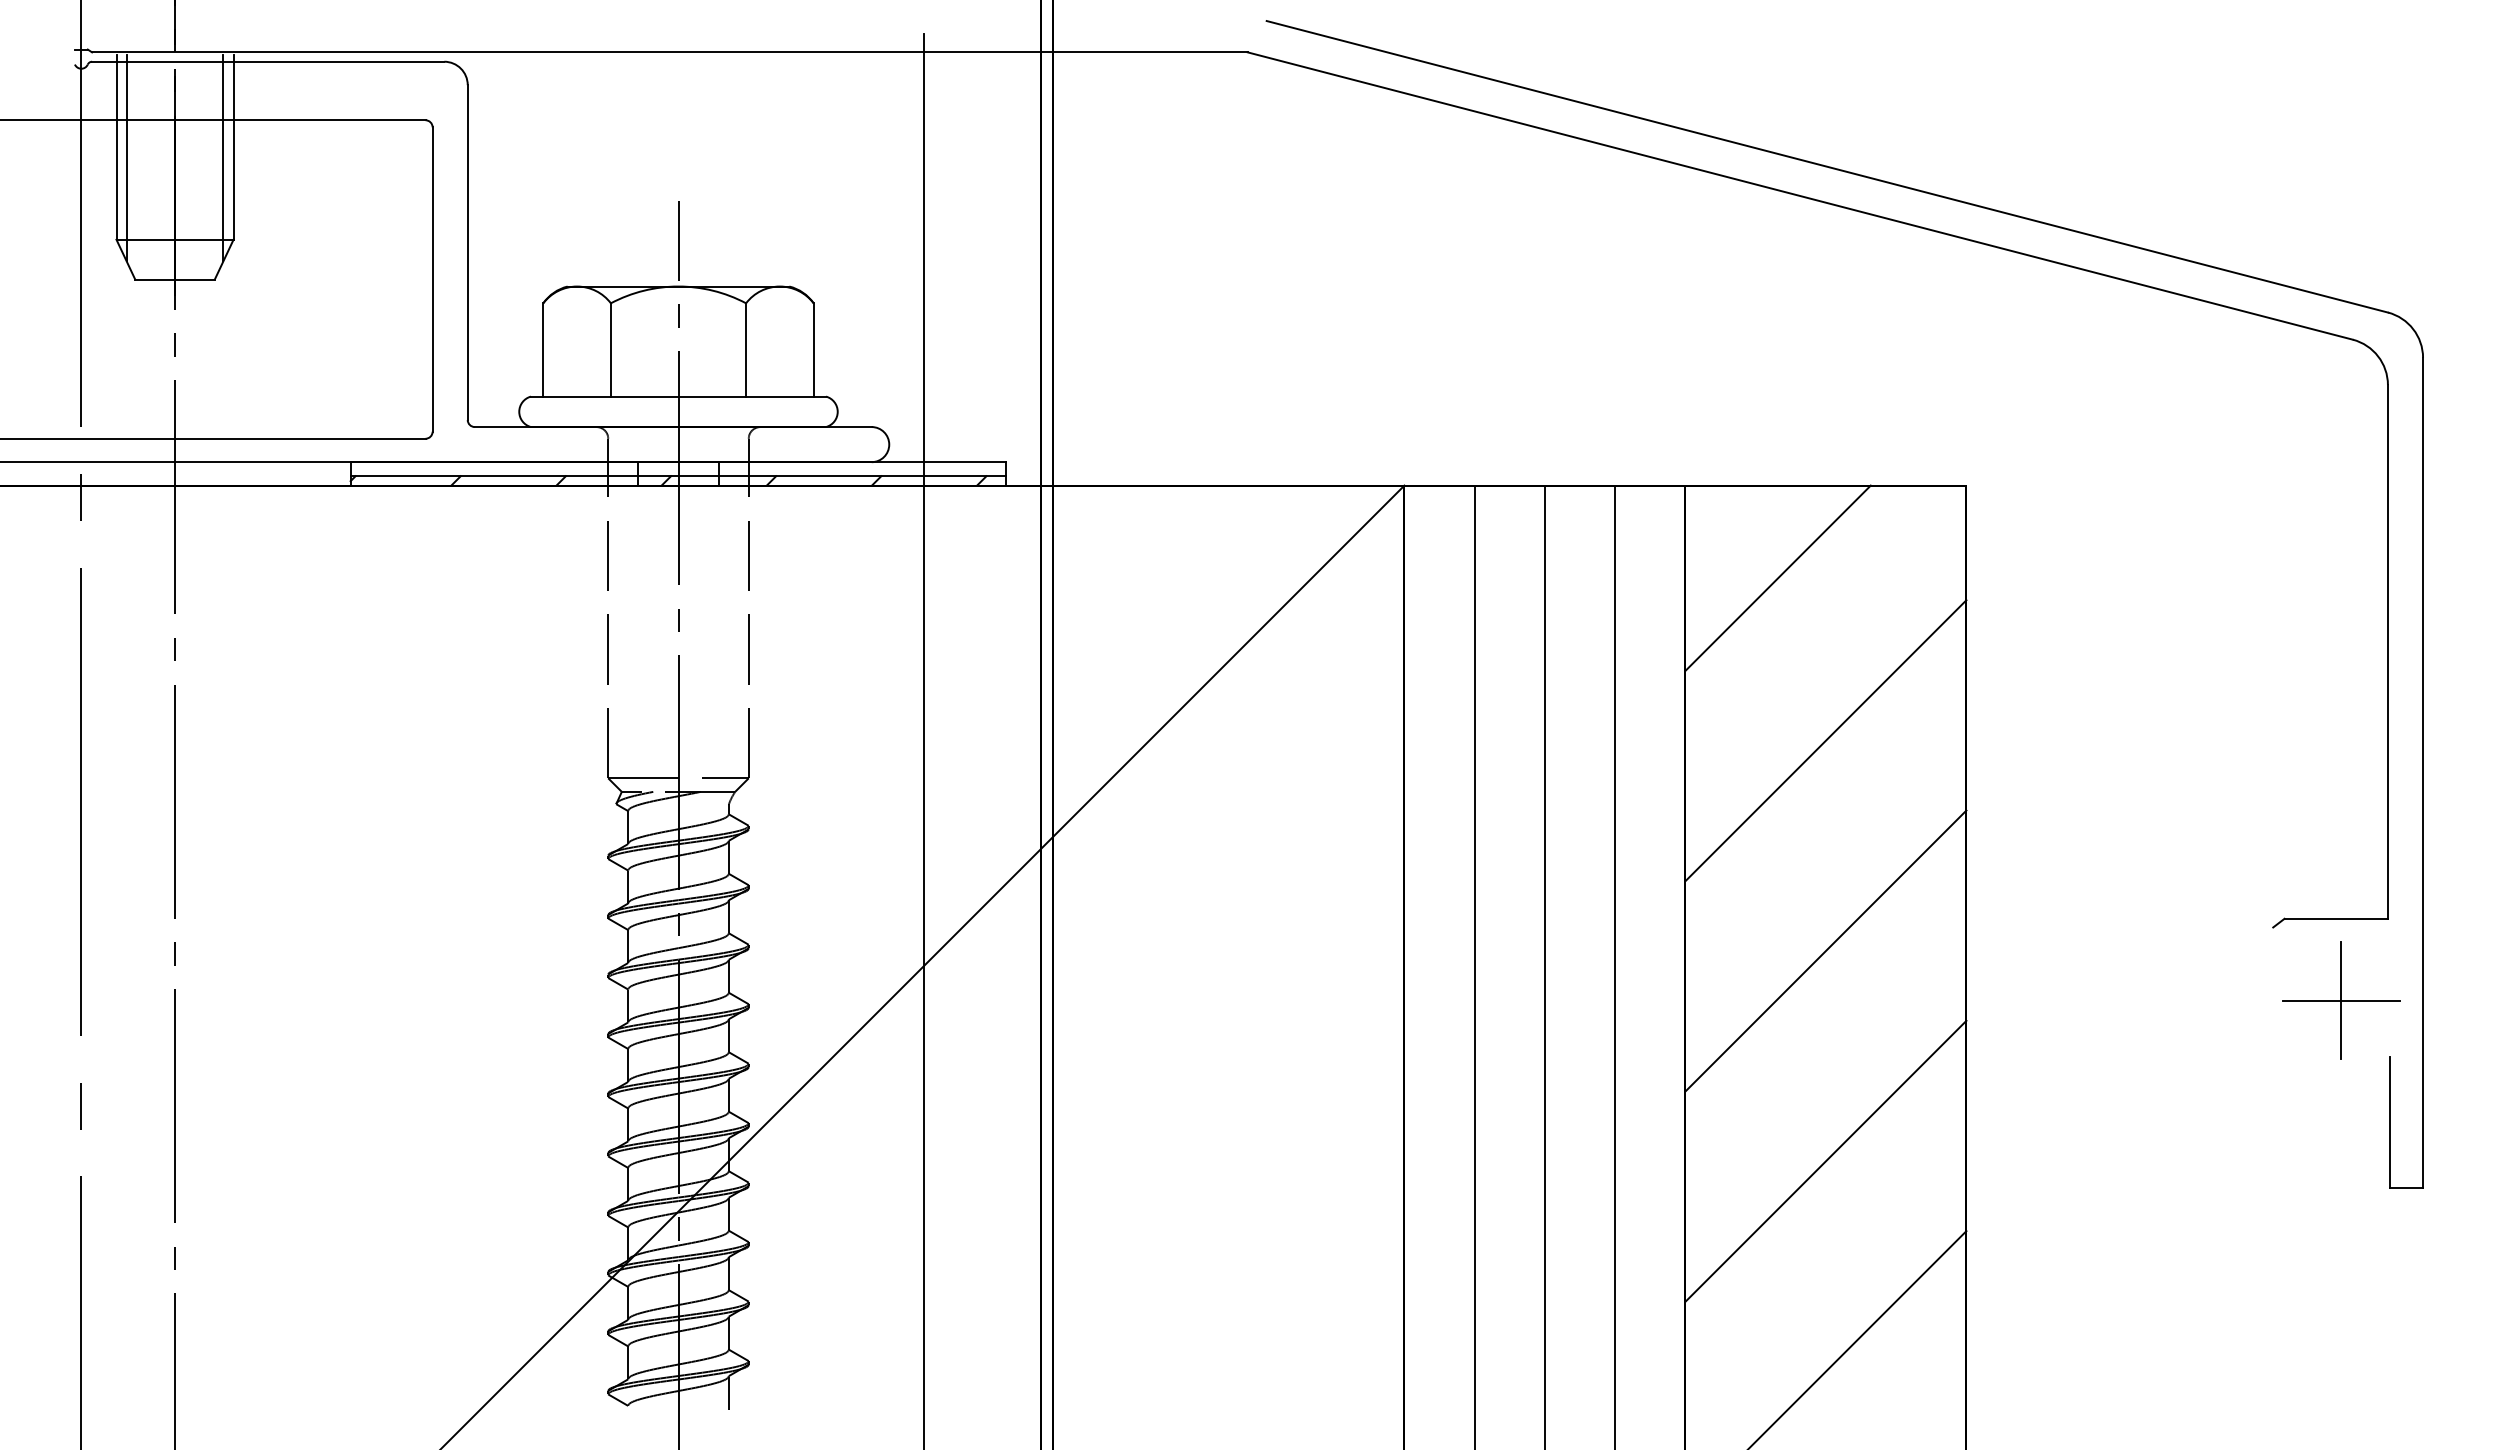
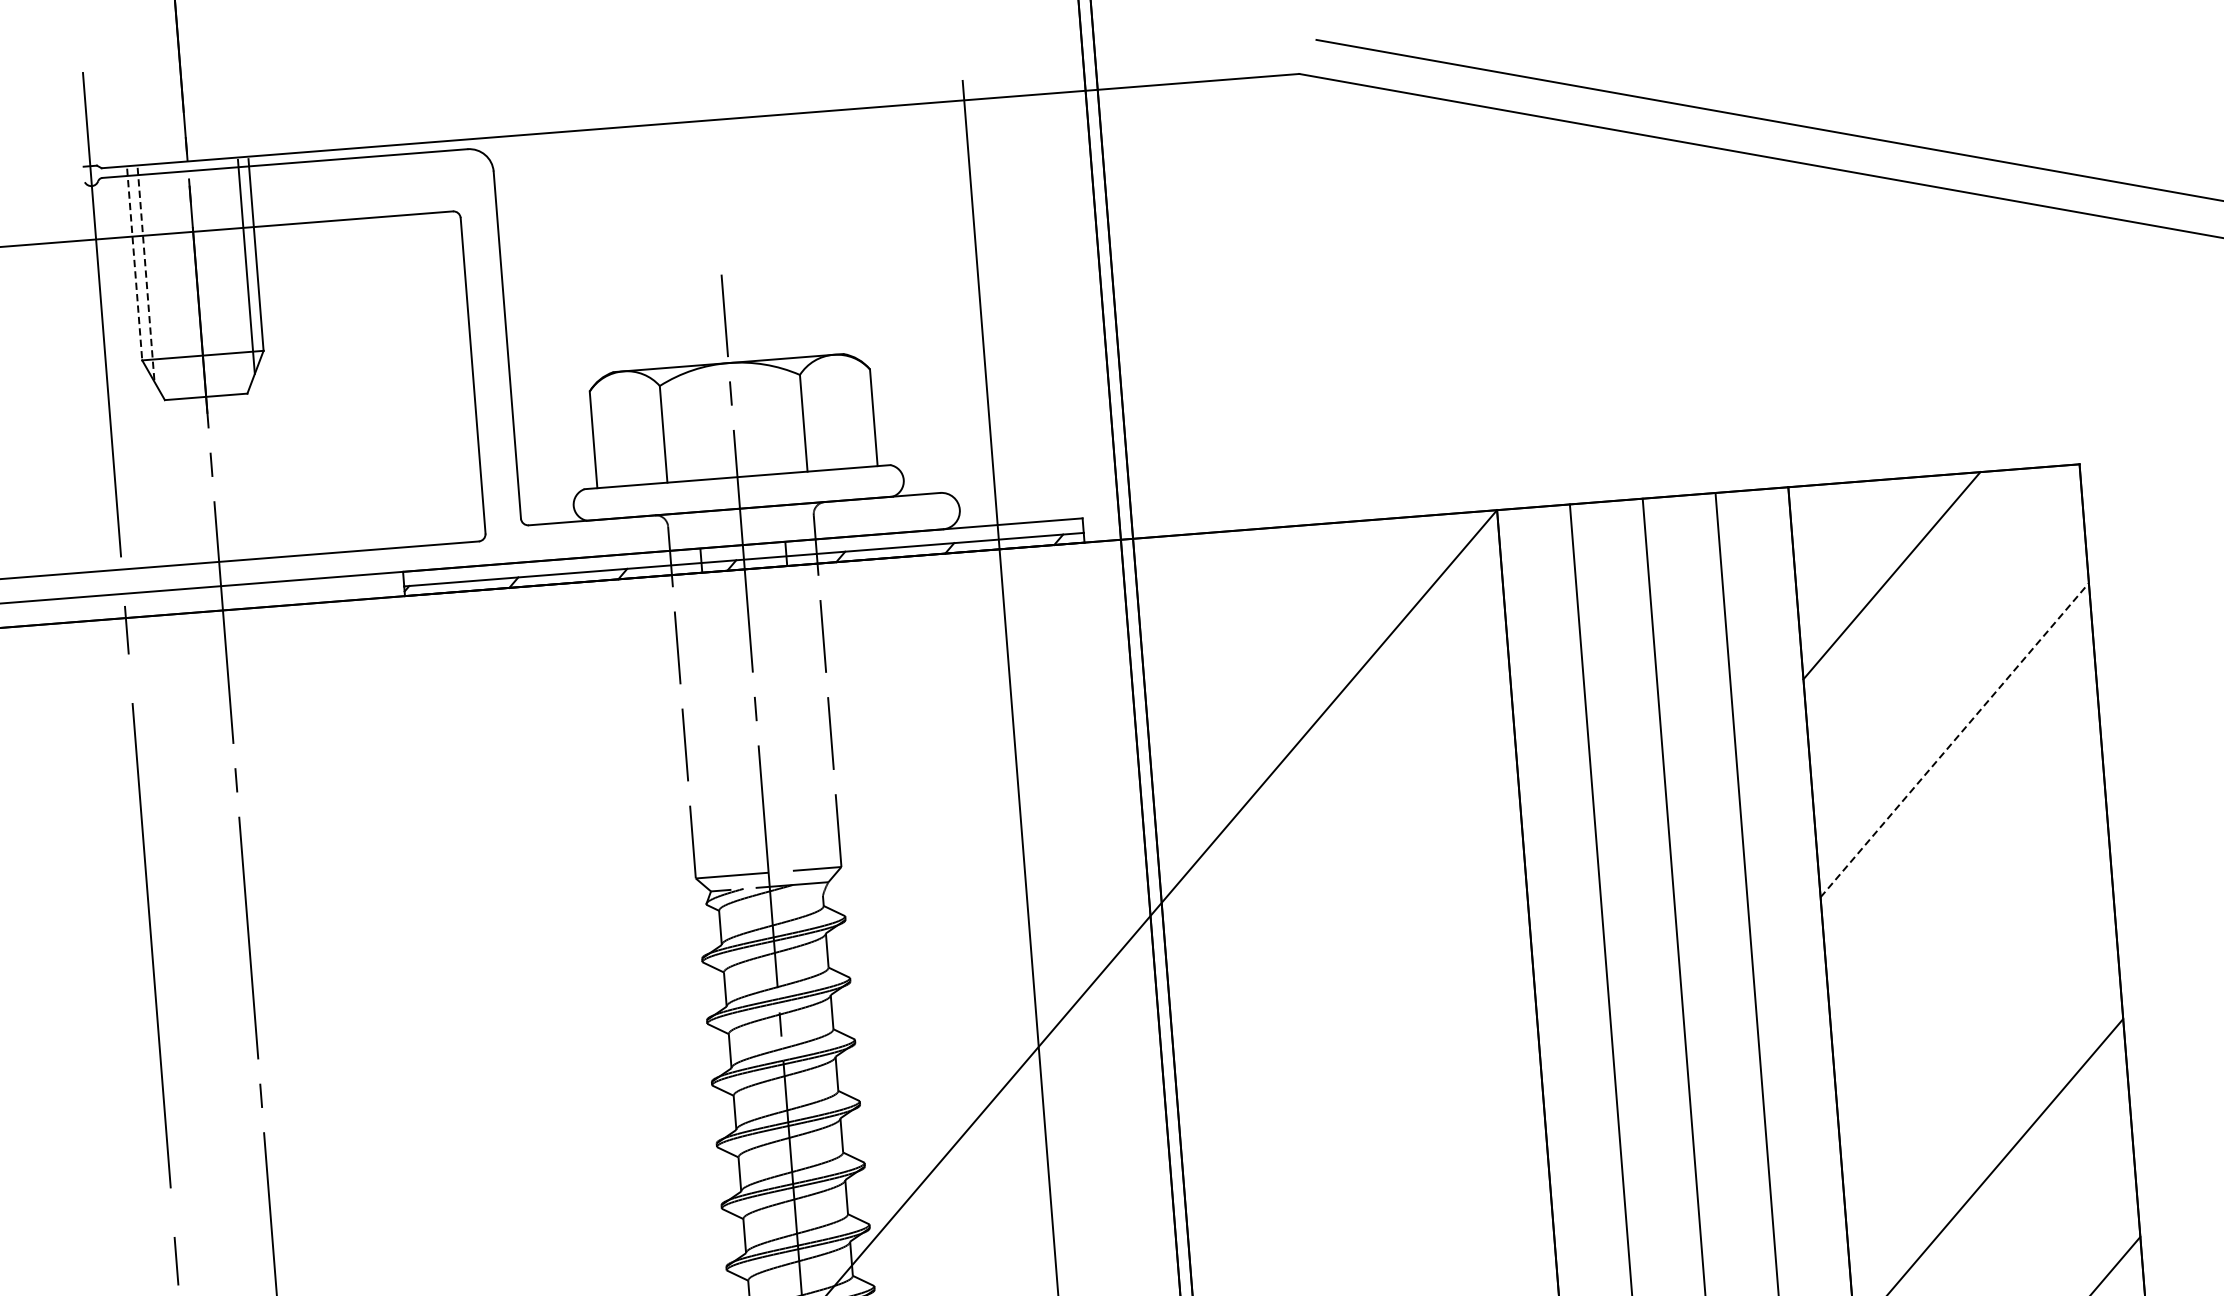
line: (116, 147) -> (134, 264), solid -> dashed
line: (126, 158) -> (145, 275), solid -> dashed
line: (1825, 740) -> (1954, 740), solid -> dashed
line: (1825, 950) -> (1971, 957), removed

